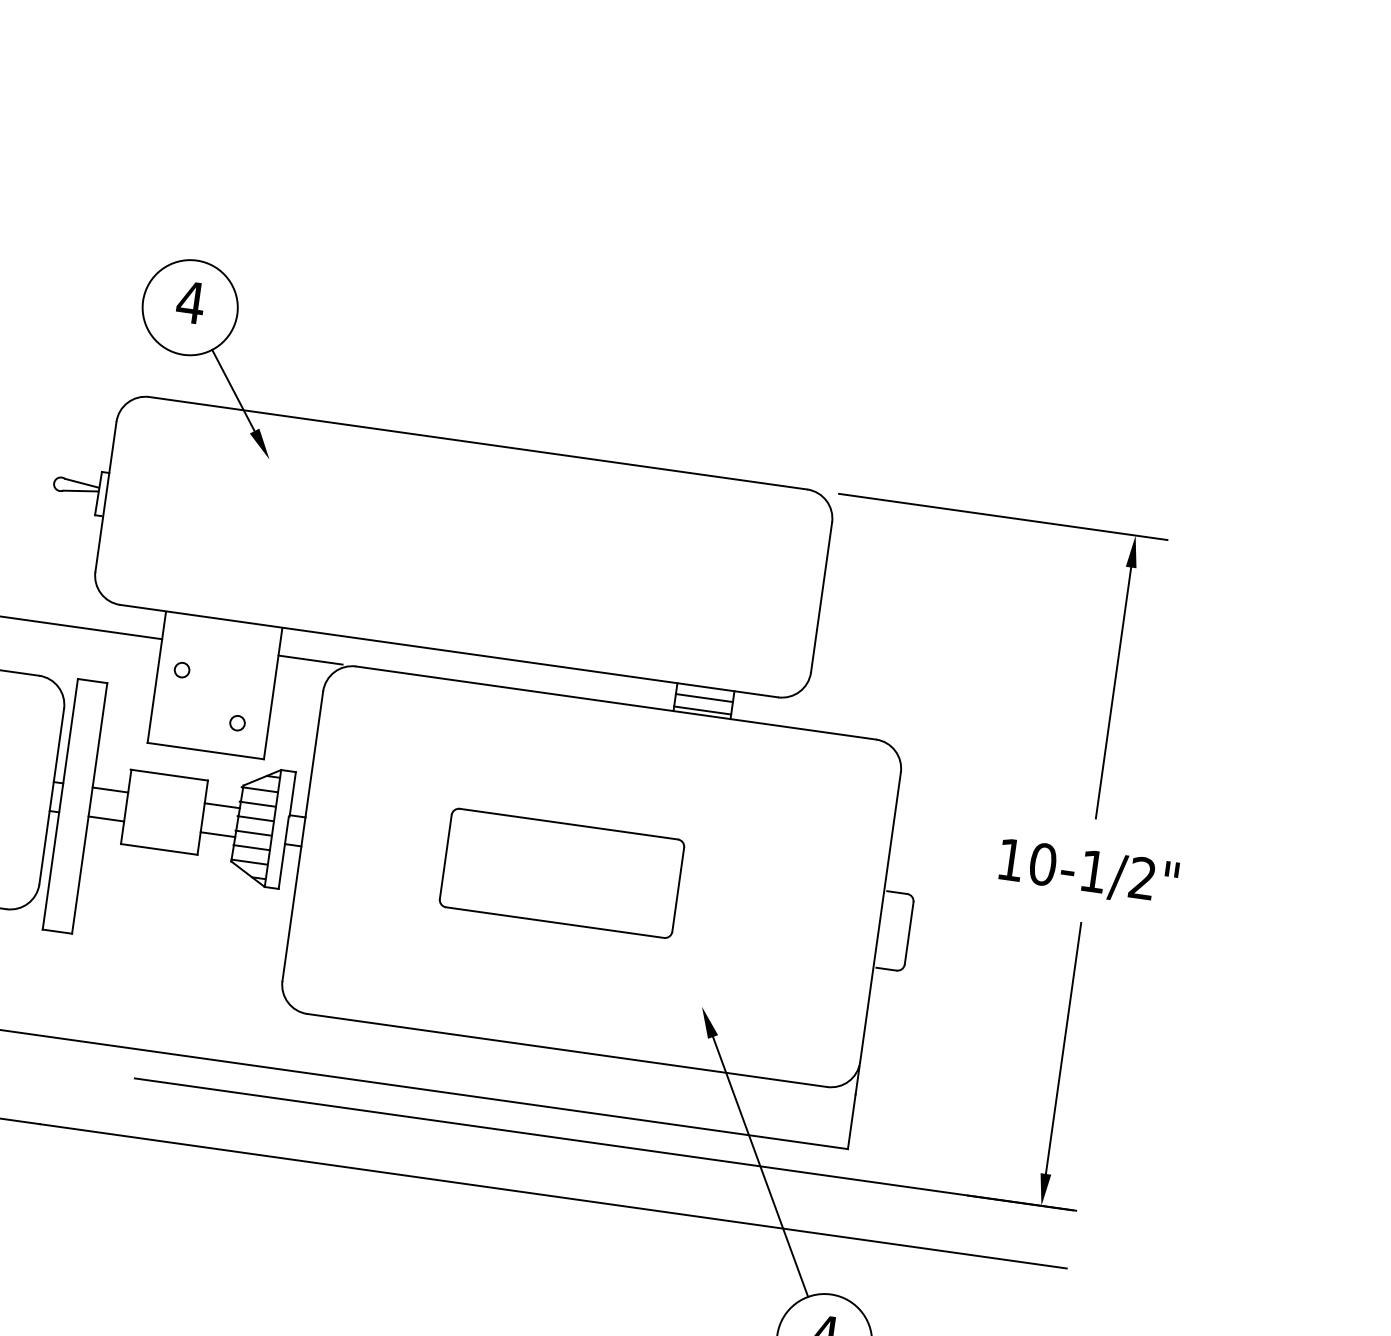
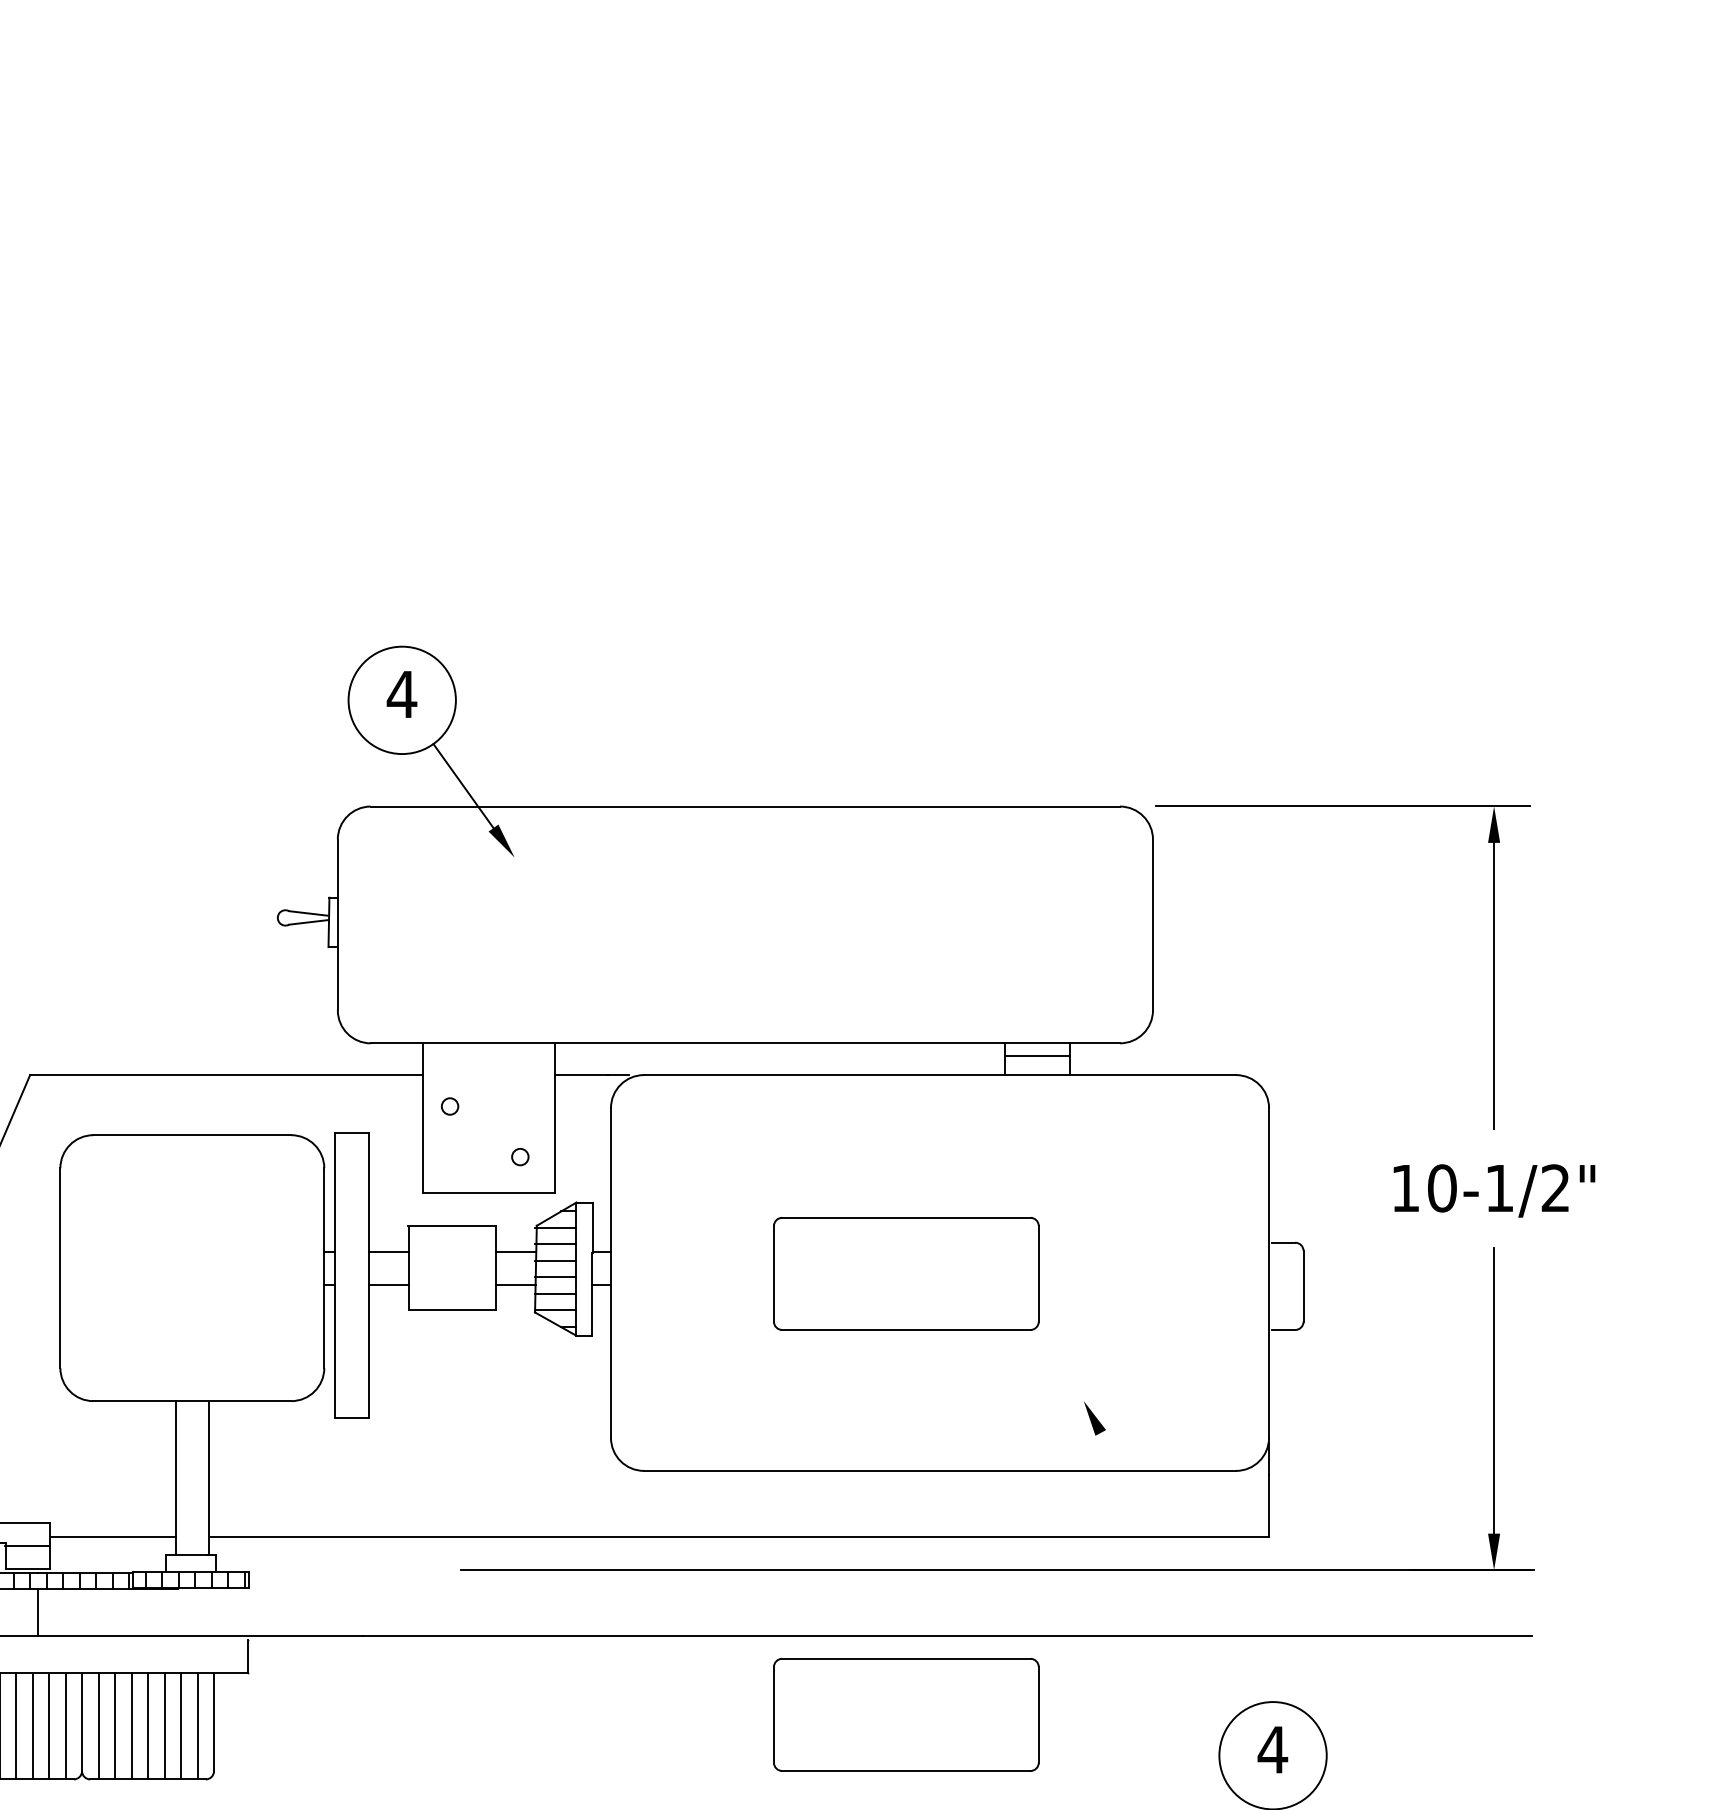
line: (702, 710) -> (1037, 1069), removed
line: (759, 1166) -> (1173, 1570), removed
part: (507, 1260) -> (906, 1714), added

